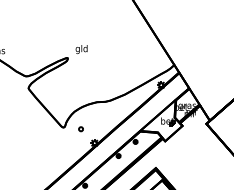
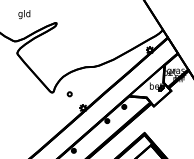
text: (81, 49) -> (24, 14), moved

